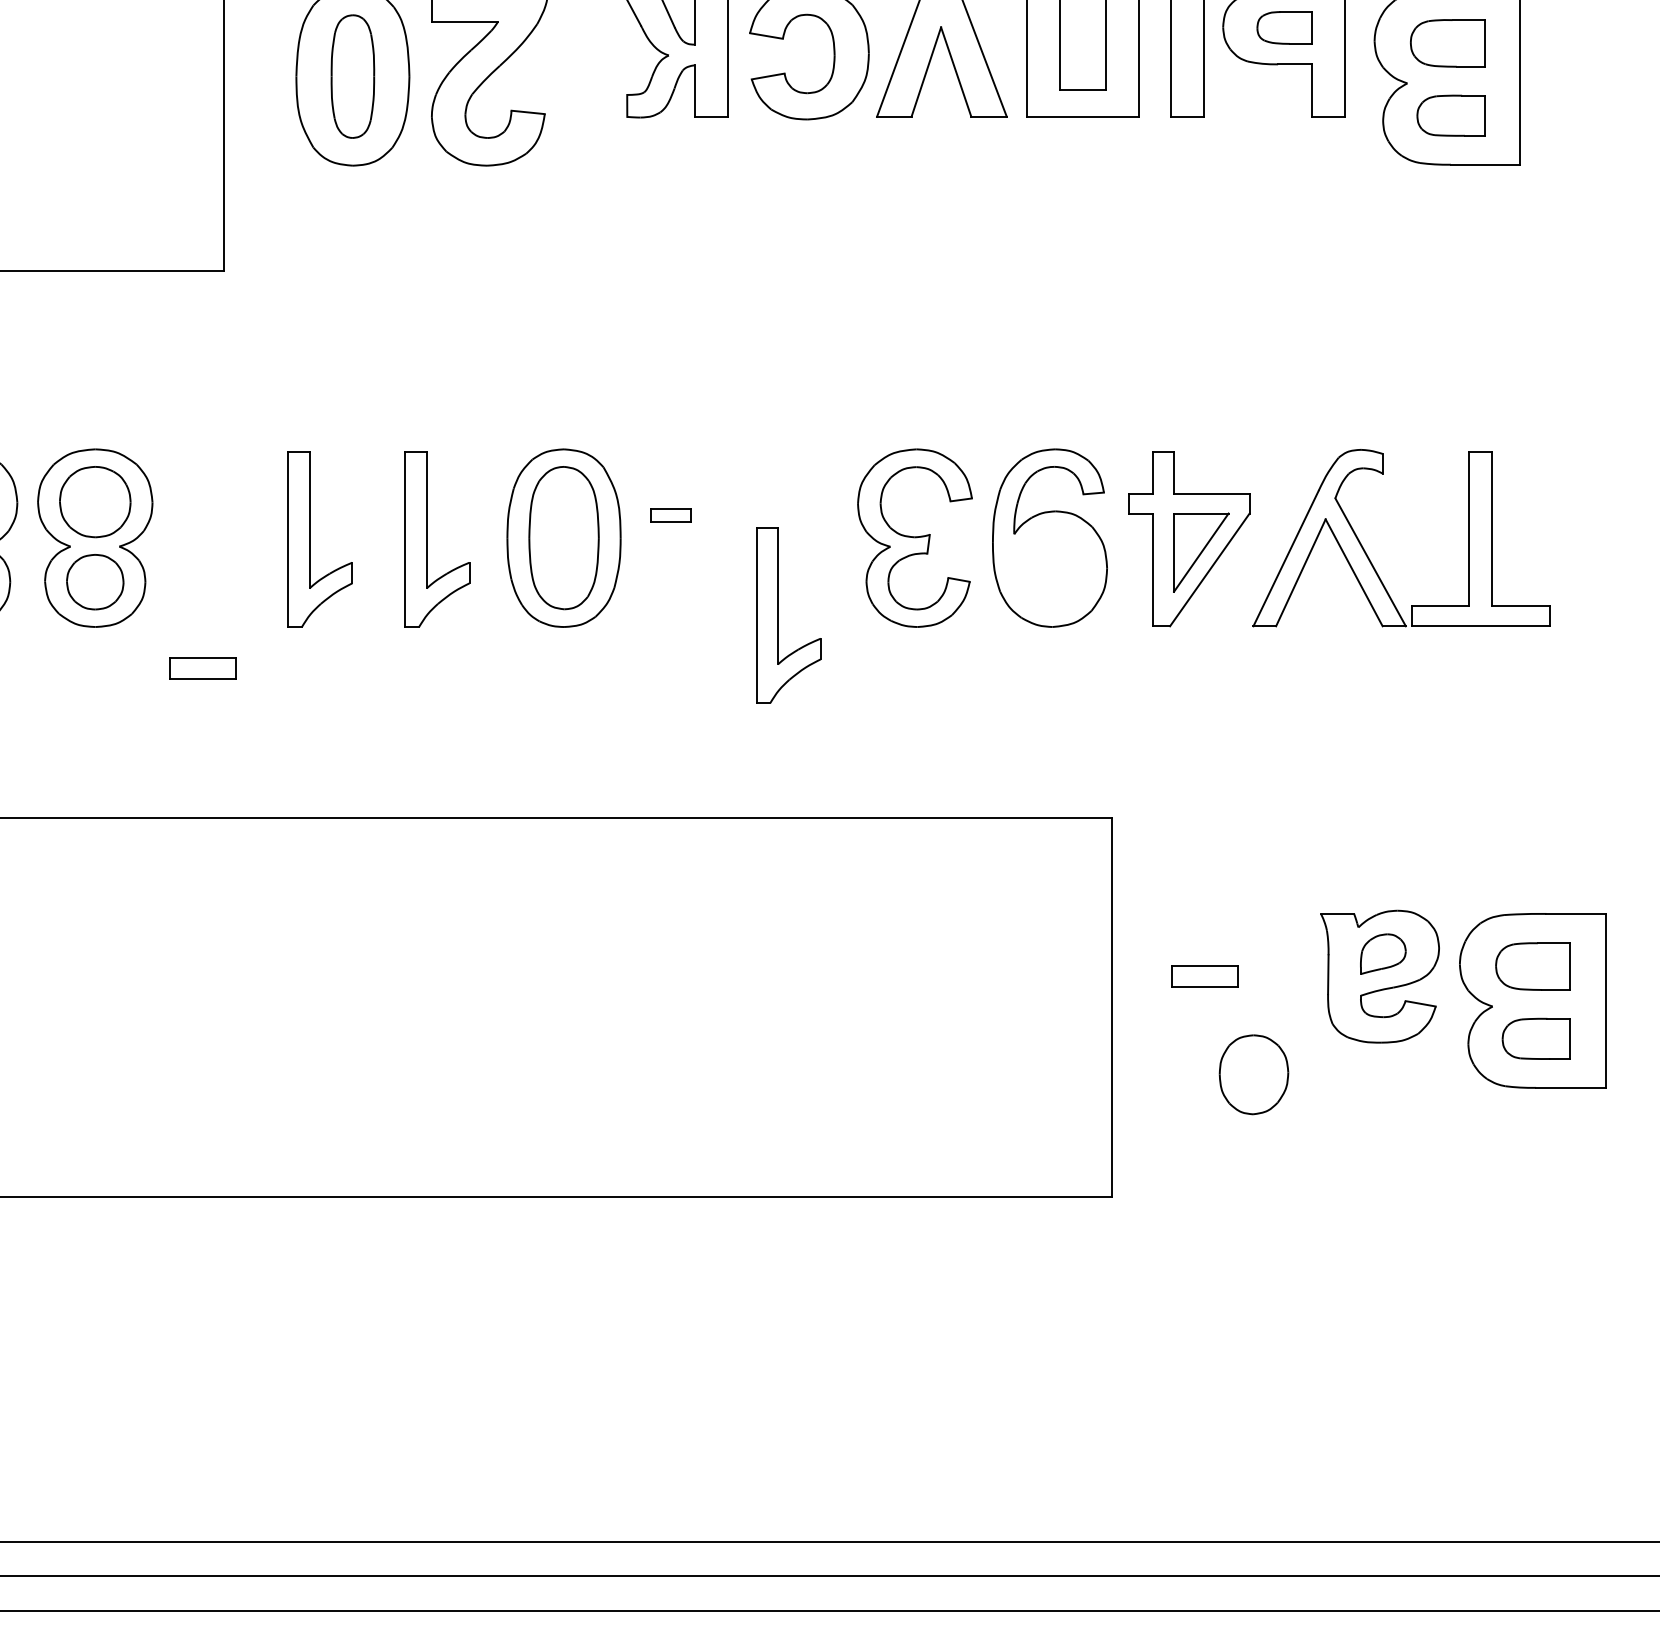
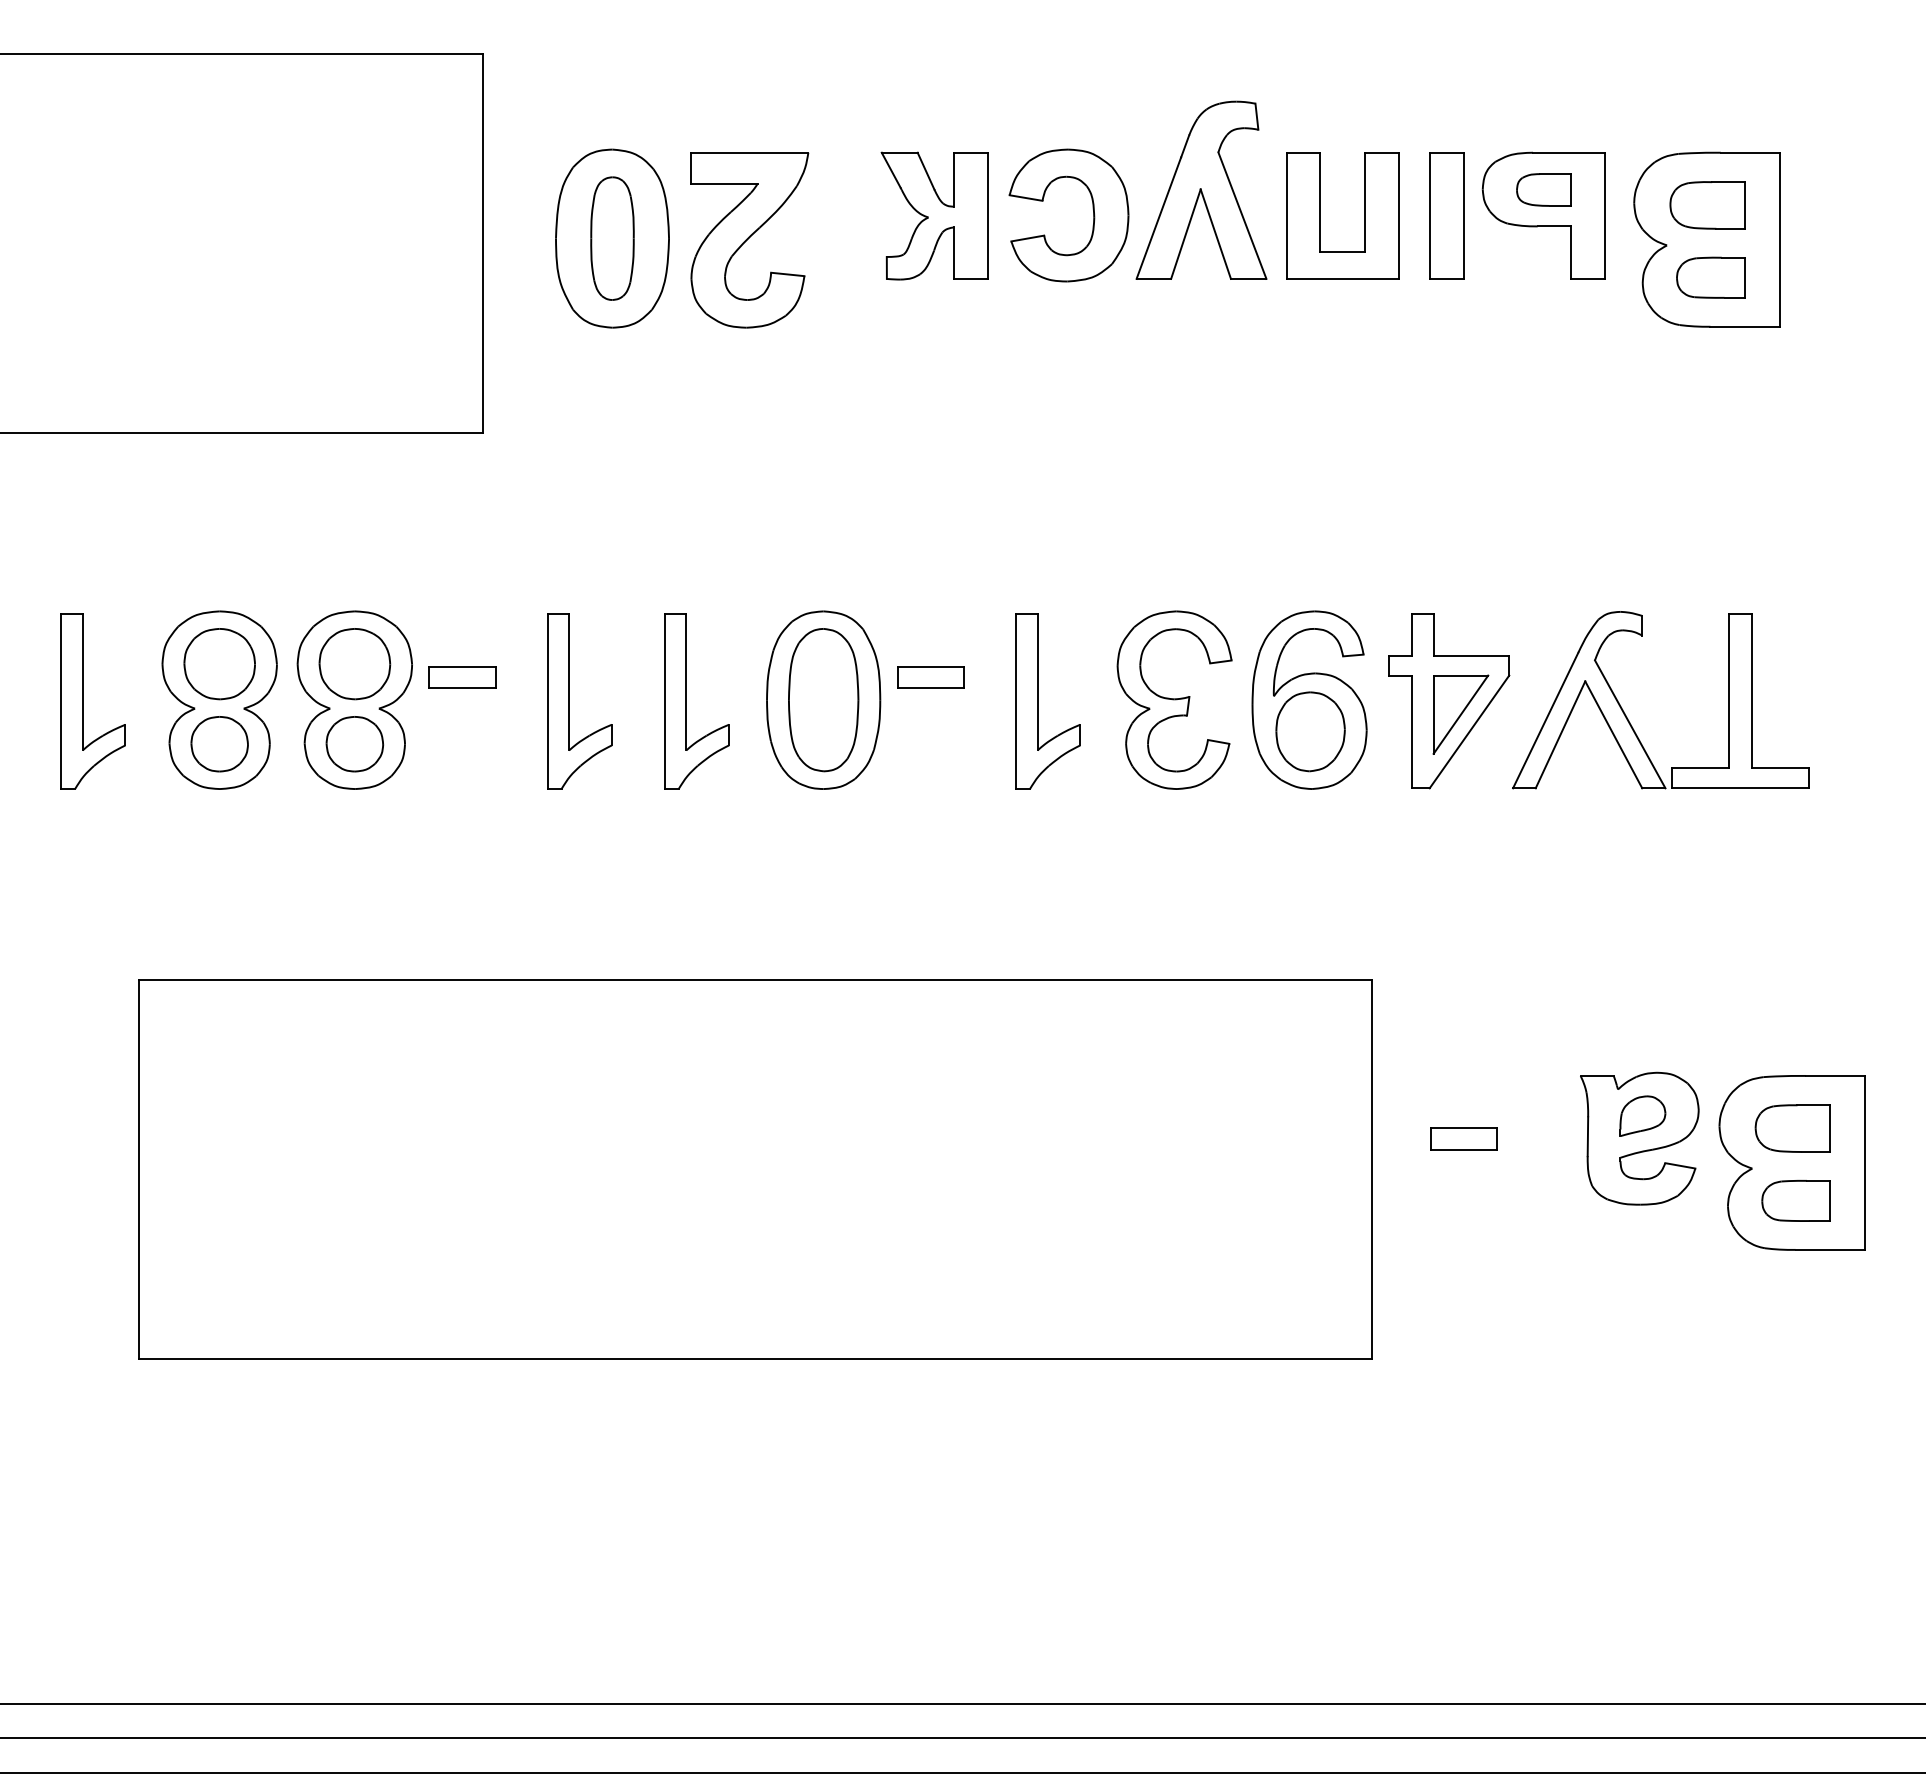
part: (670, 515) -> (930, 677), size x1.67
part: (778, 615) -> (1038, 701), moved
part: (202, 668) -> (462, 677), moved
part: (1253, 1074) -> (1310, 731), moved

